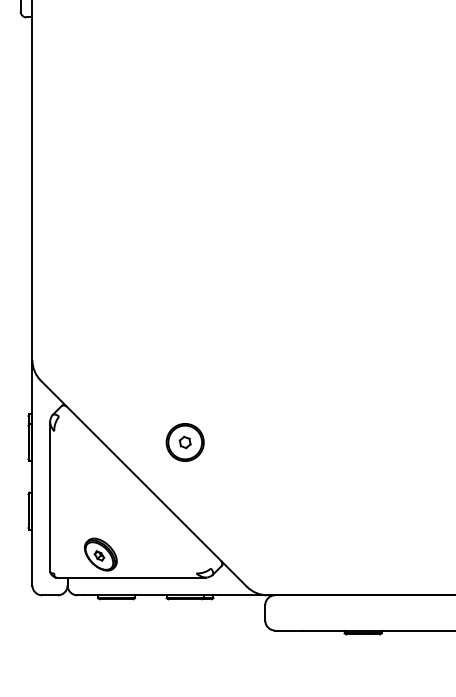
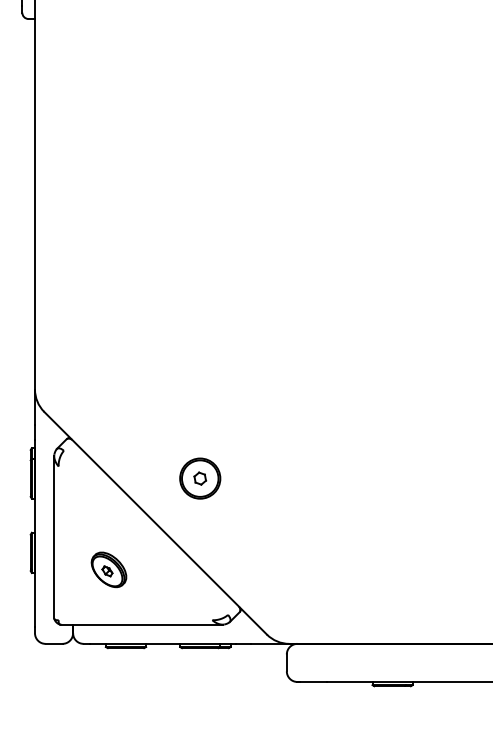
part: (100, 554) -> (108, 569), moved

